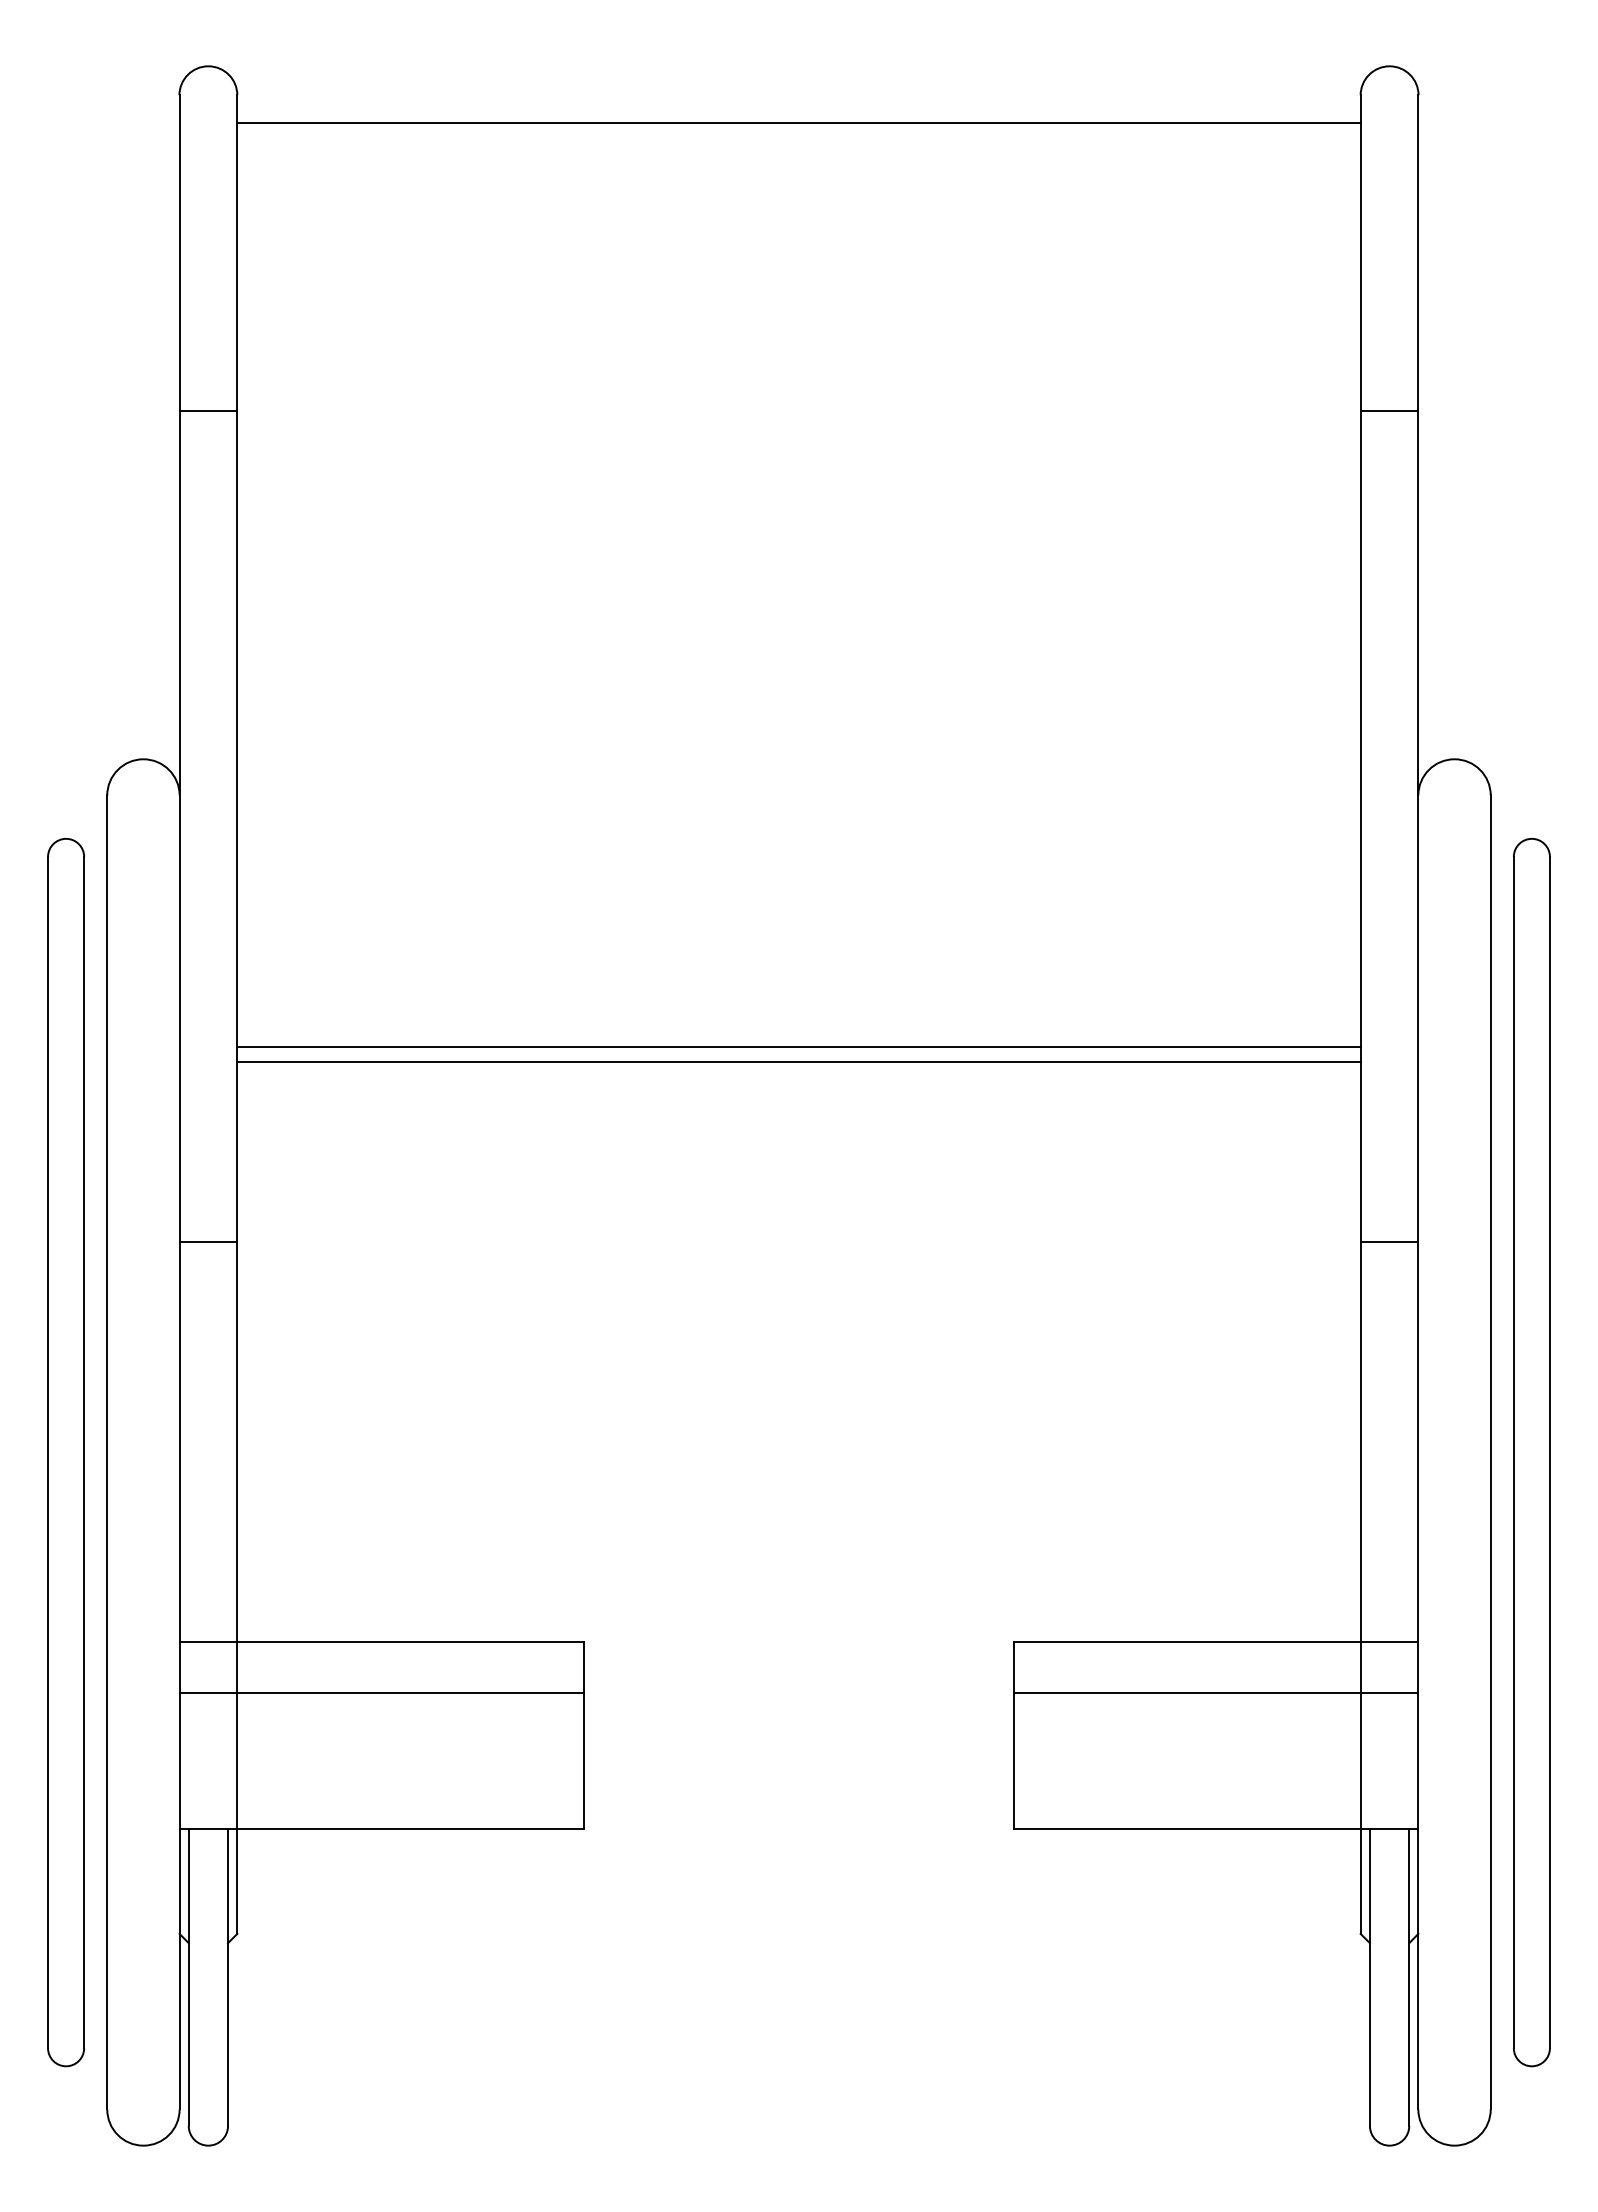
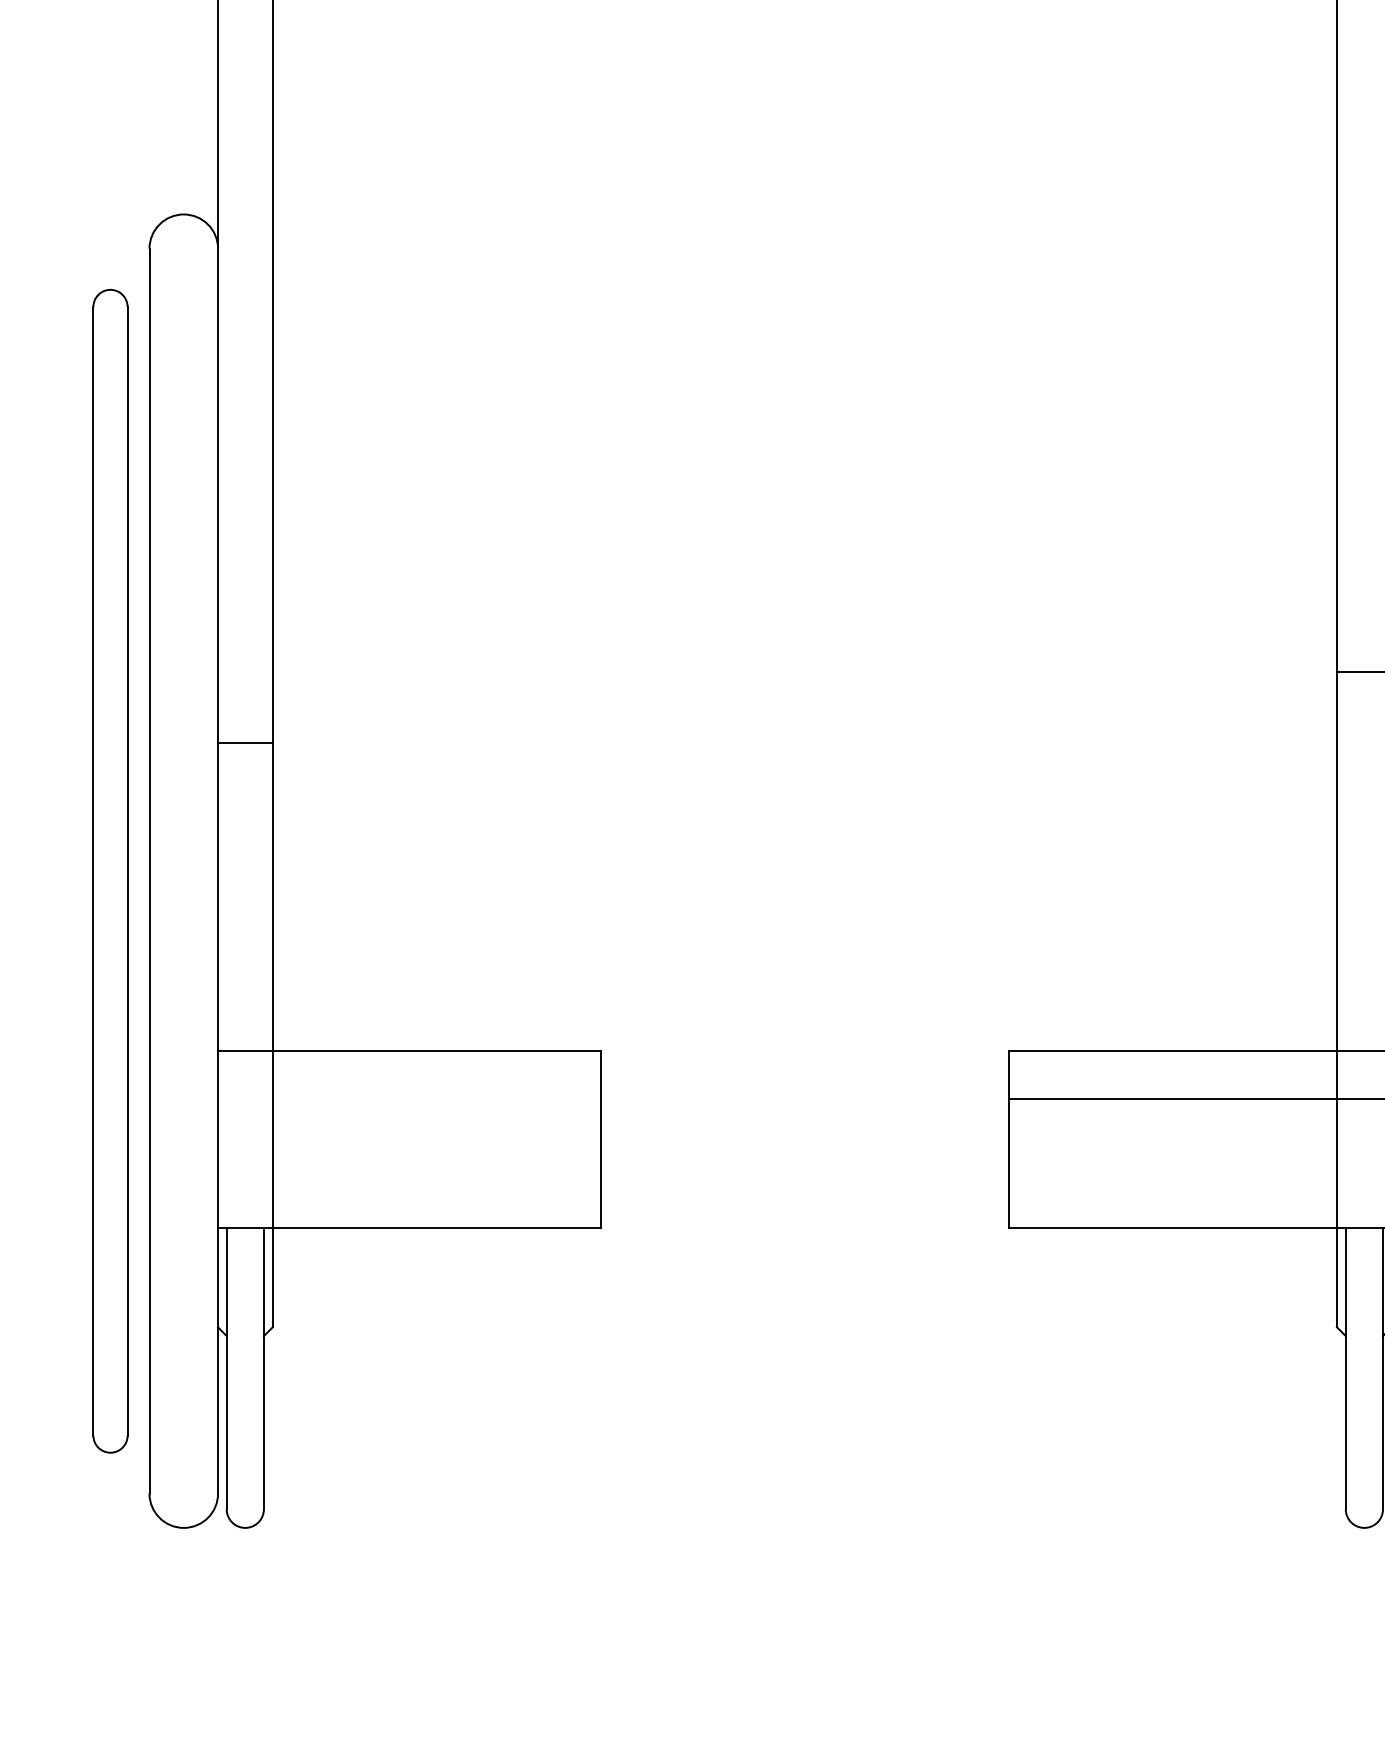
line: (798, 1047) -> (804, 487), removed
line: (798, 1061) -> (804, 500), removed
line: (208, 1241) -> (245, 742), moved
line: (381, 1693) -> (409, 1099), removed

